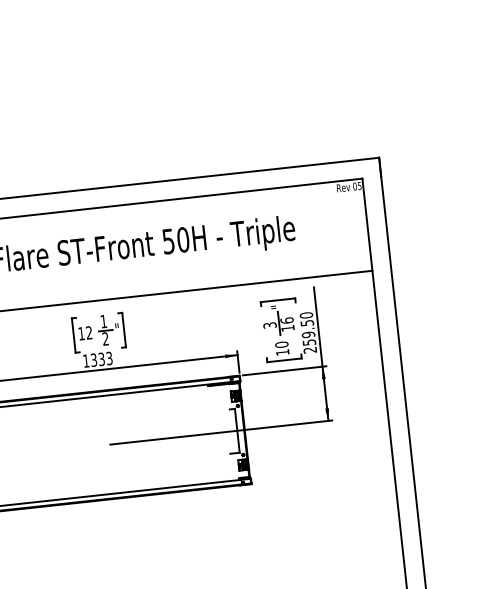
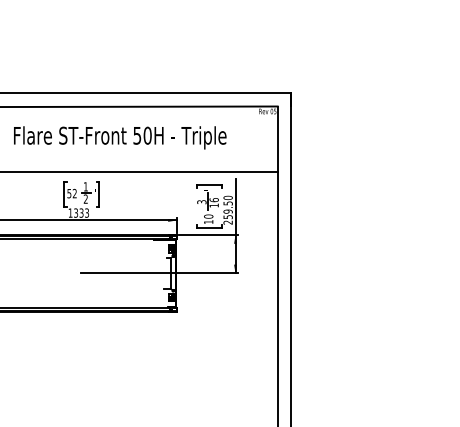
text: (81, 333) -> (69, 193), 12 -> 52

